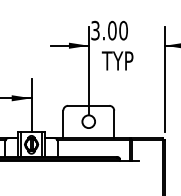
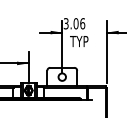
text: (123, 30) -> (82, 23), 3.00 -> 3.06

